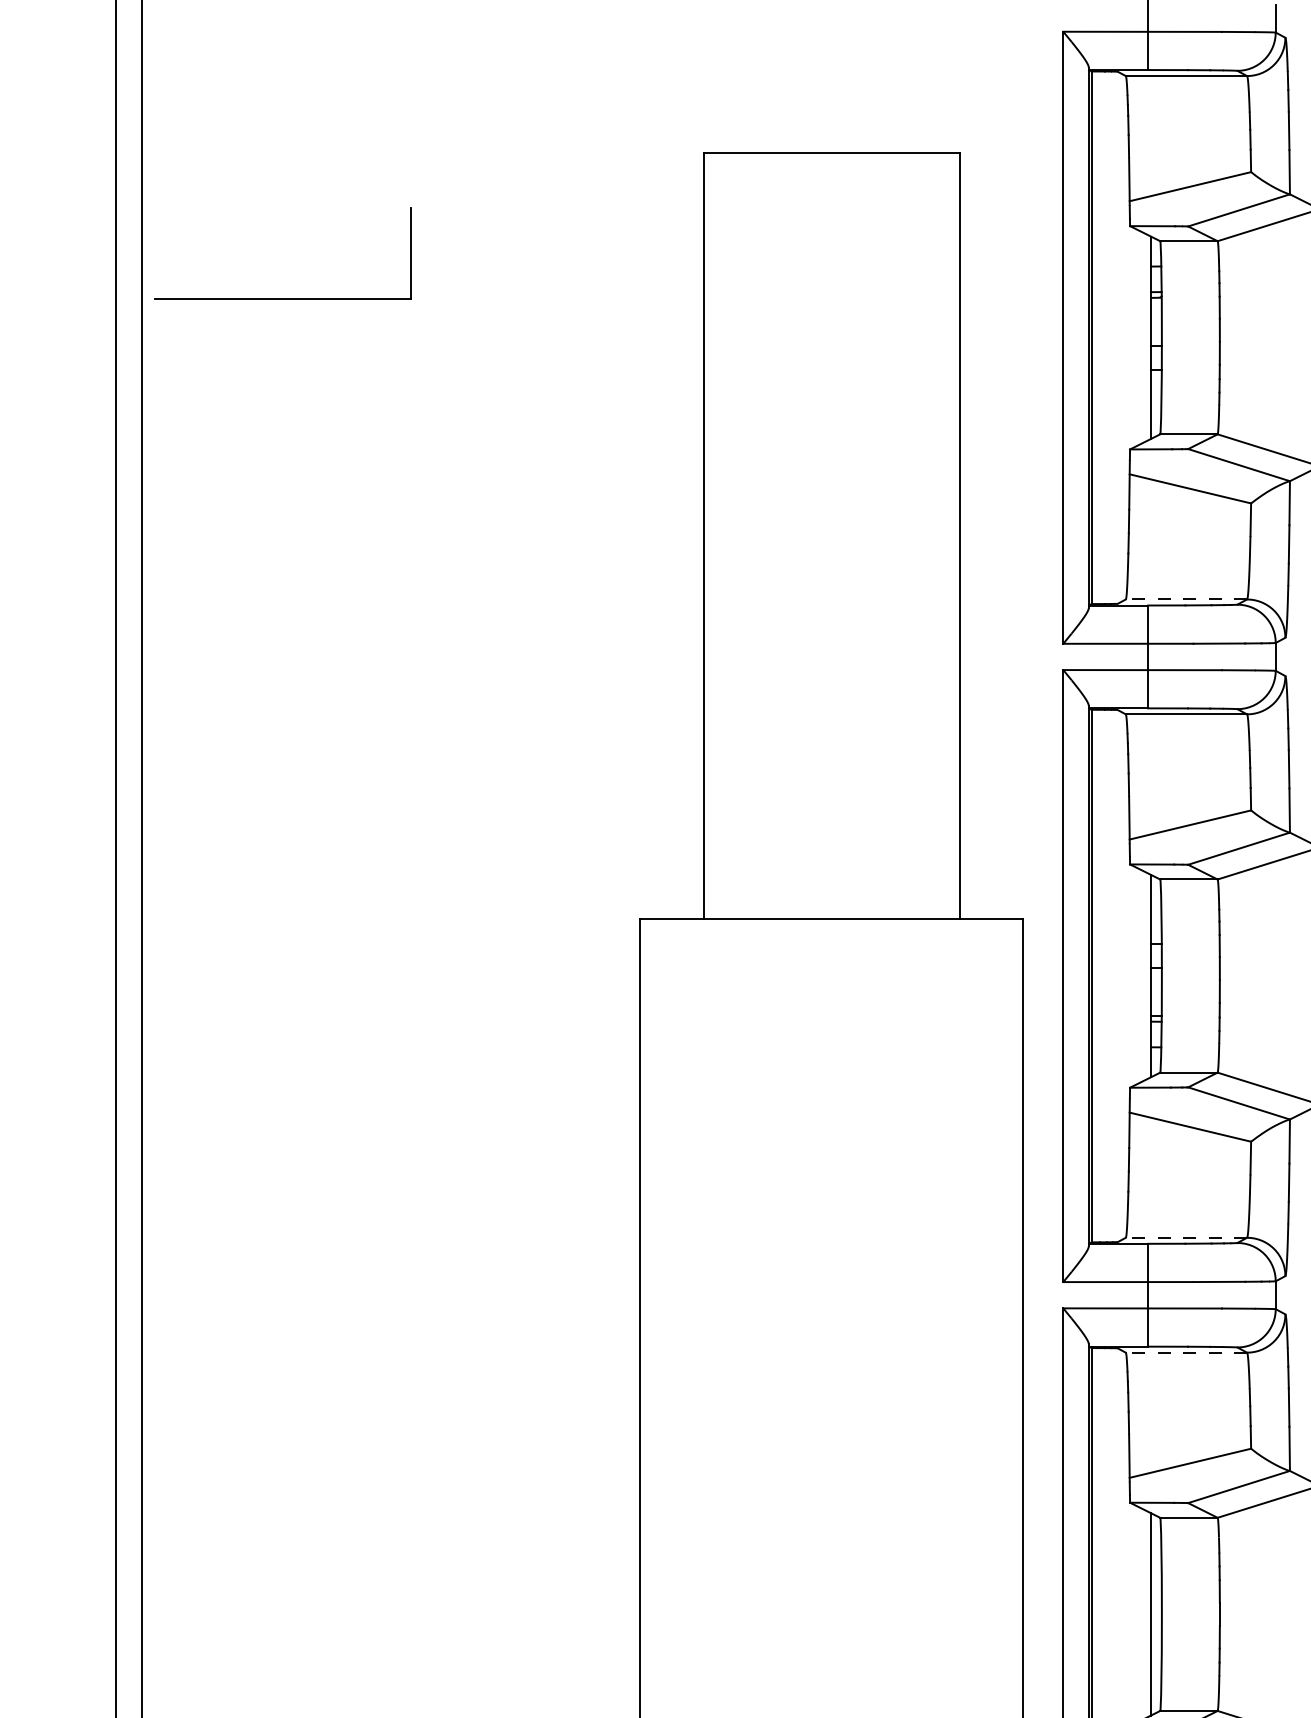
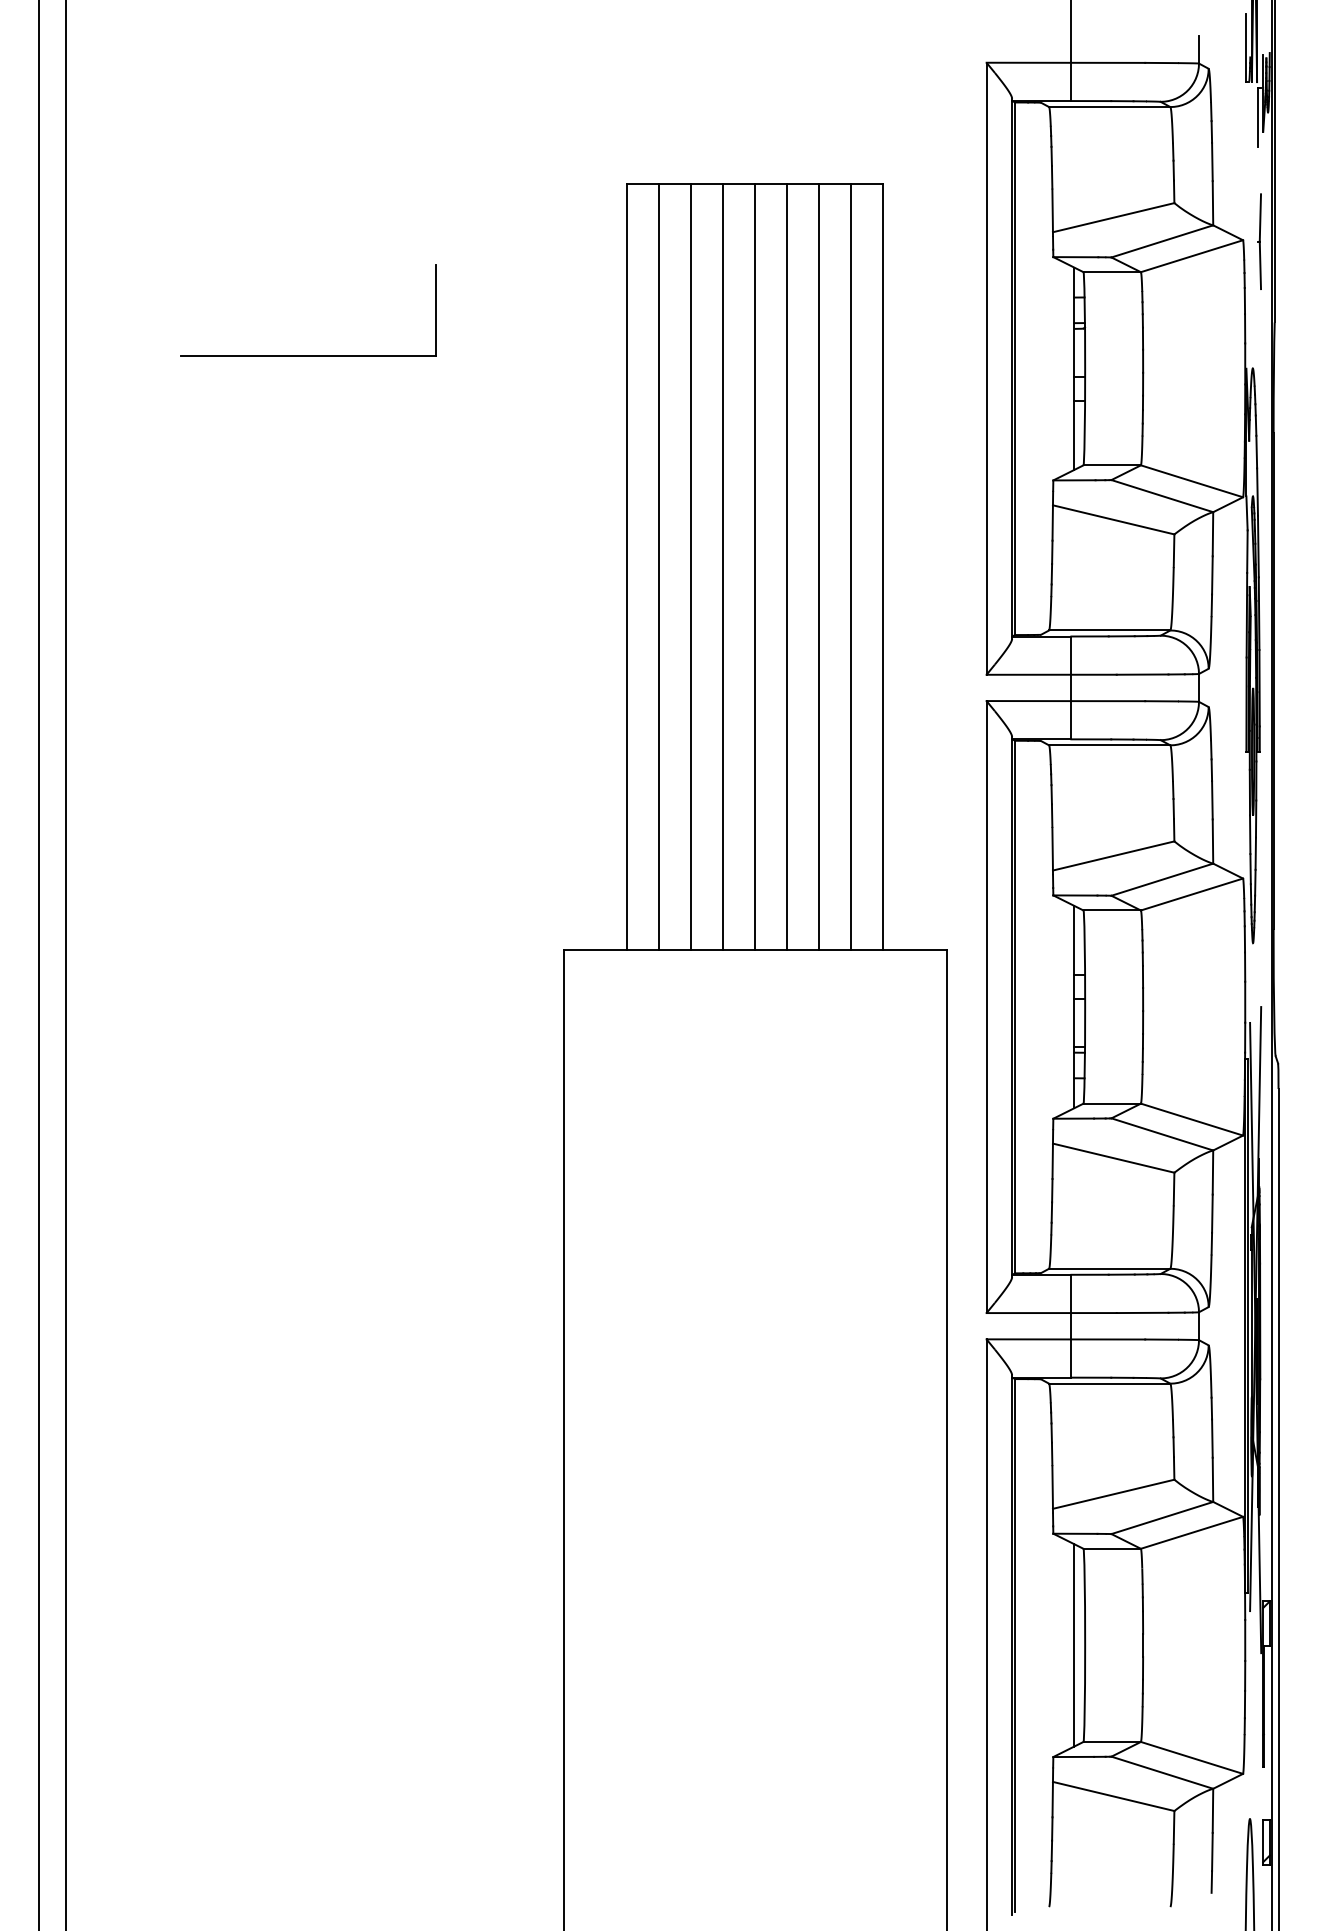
part: (283, 298) -> (308, 355), moved
line: (736, 535) -> (659, 566), added
line: (768, 535) -> (691, 566), added
line: (800, 535) -> (723, 566), added
line: (832, 535) -> (755, 566), added
line: (864, 535) -> (787, 566), added
line: (895, 535) -> (818, 566), added
line: (927, 535) -> (850, 566), added
line: (1186, 599) -> (1109, 630), dashed -> solid
line: (1186, 1237) -> (1109, 1268), dashed -> solid
line: (1186, 1352) -> (1109, 1383), dashed -> solid

